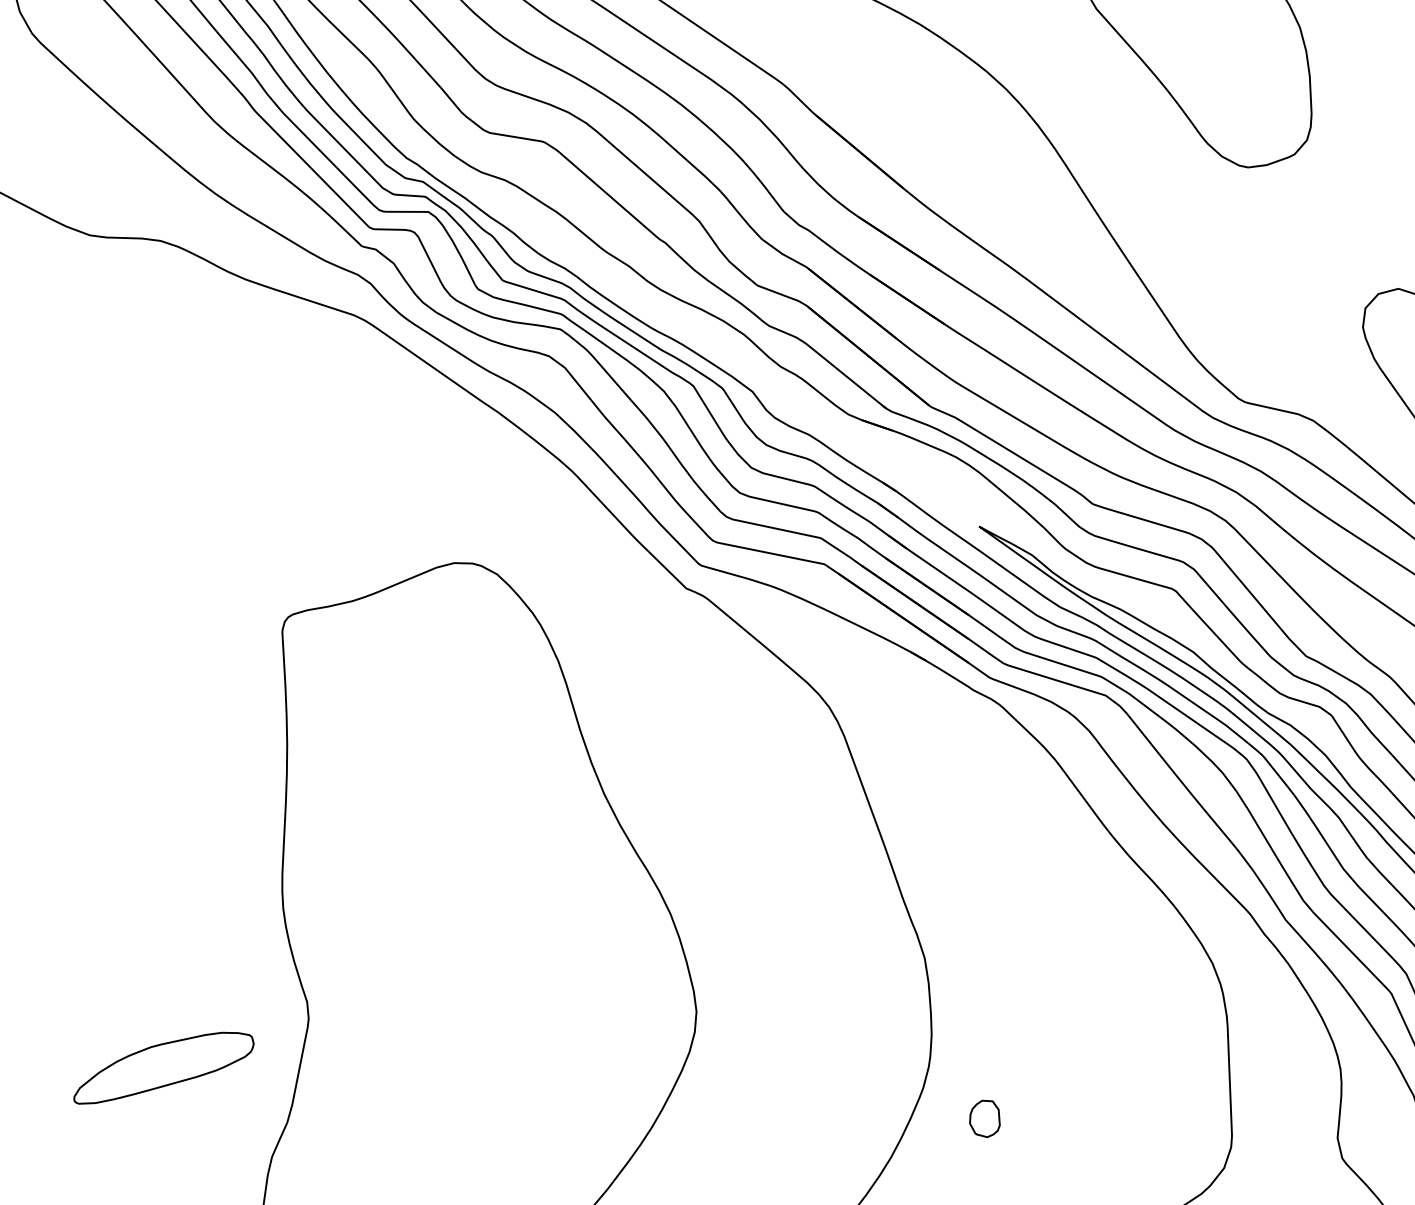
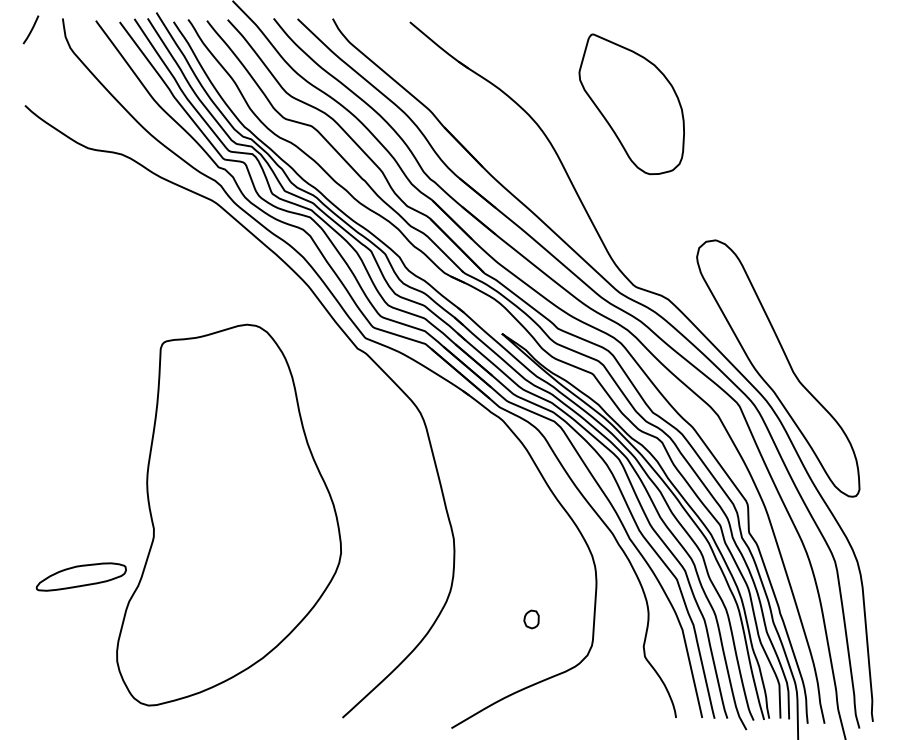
part: (161, 1066) -> (80, 576), moved
part: (984, 1118) -> (531, 619), moved

